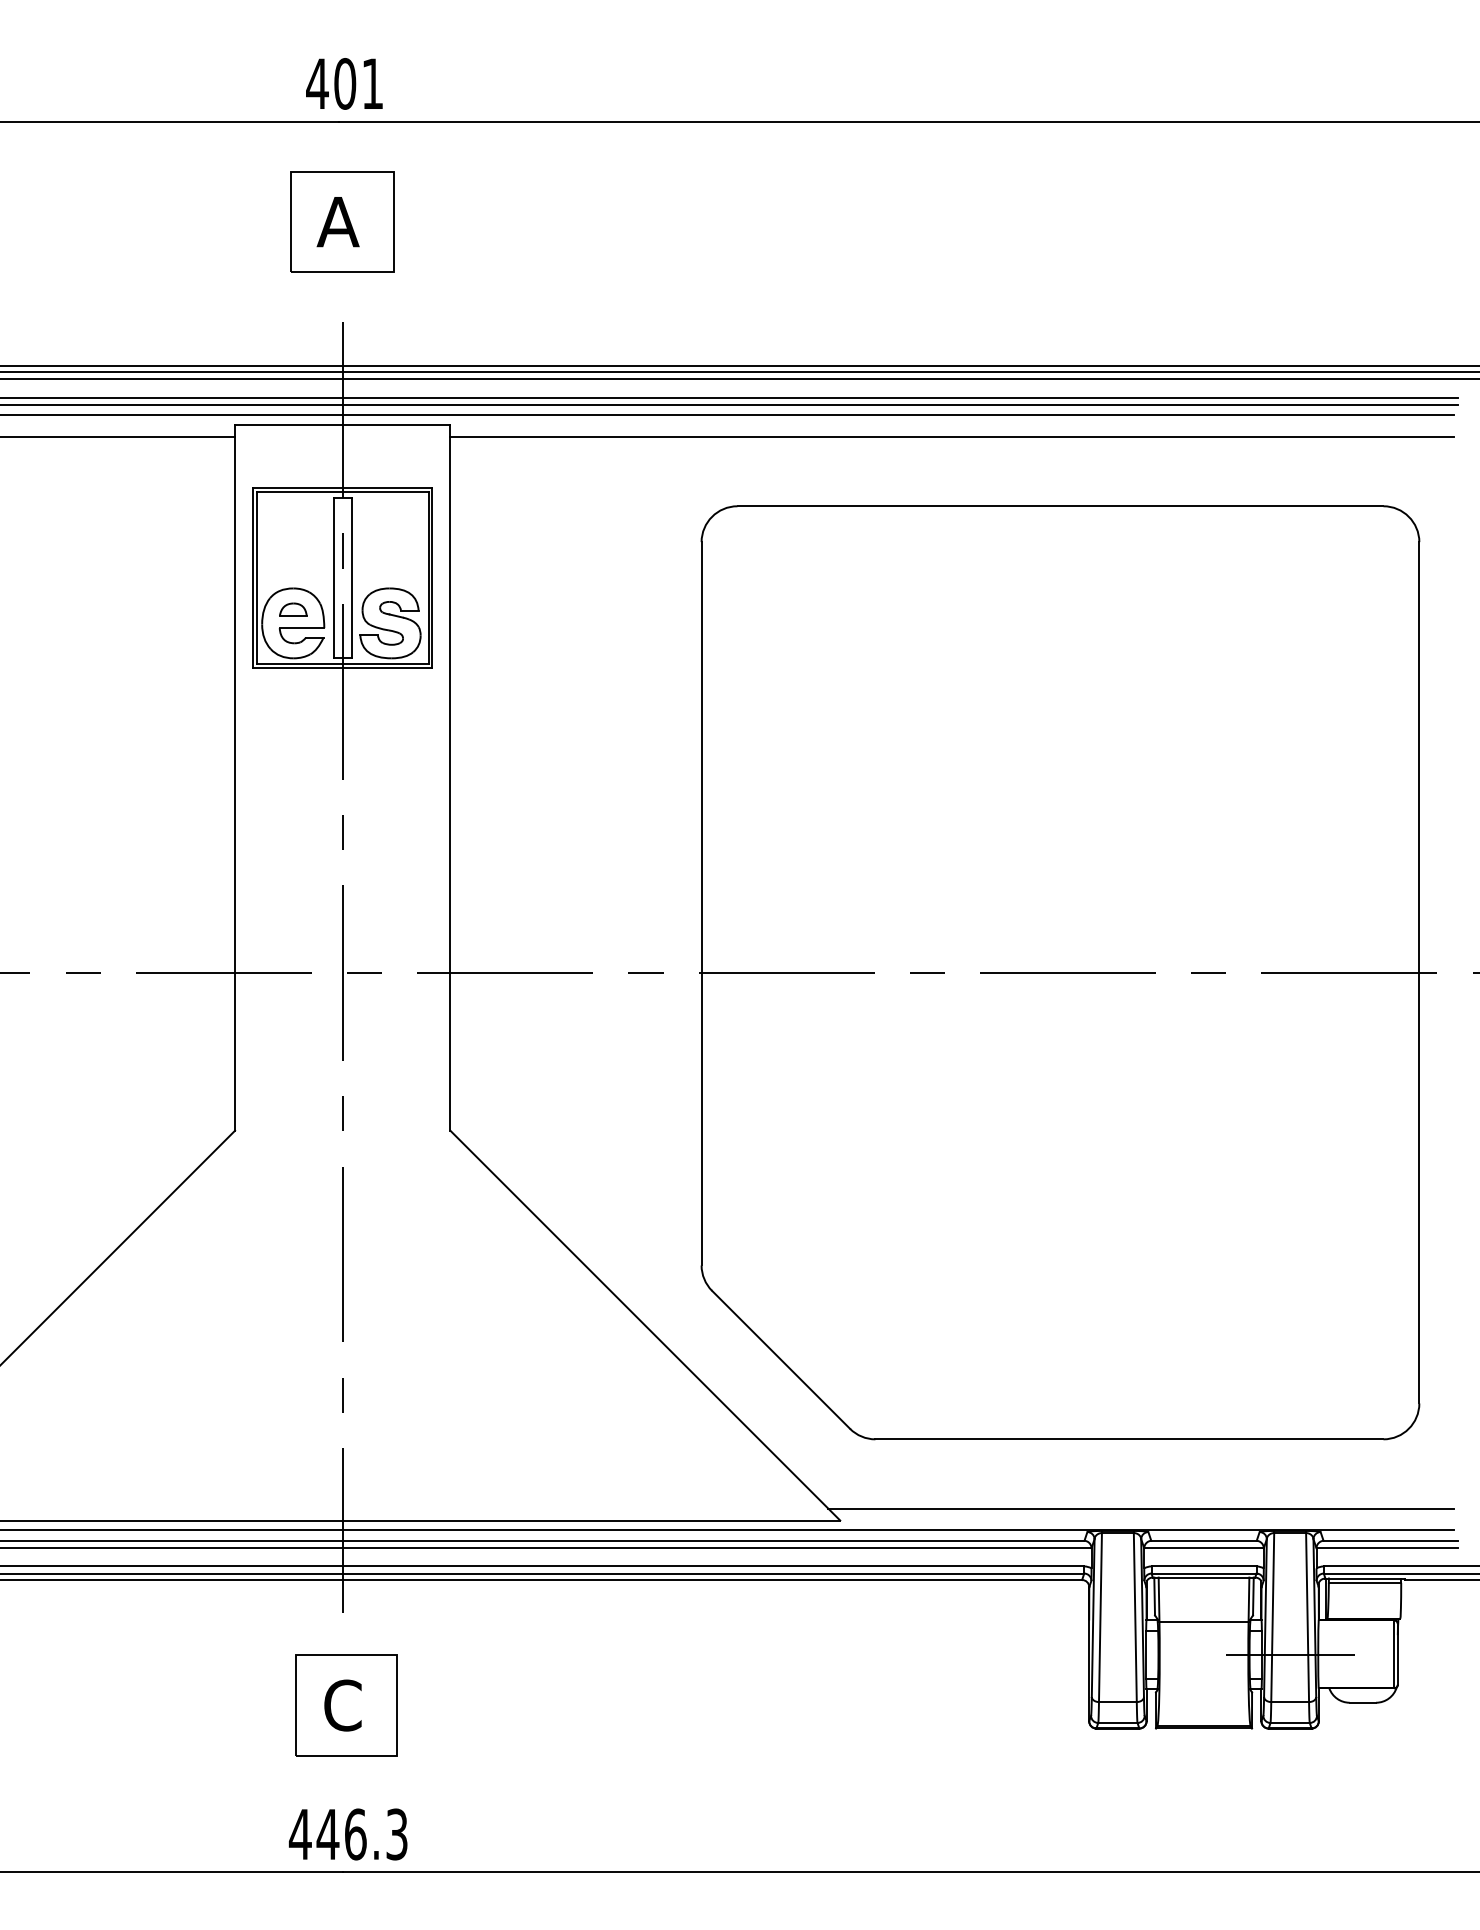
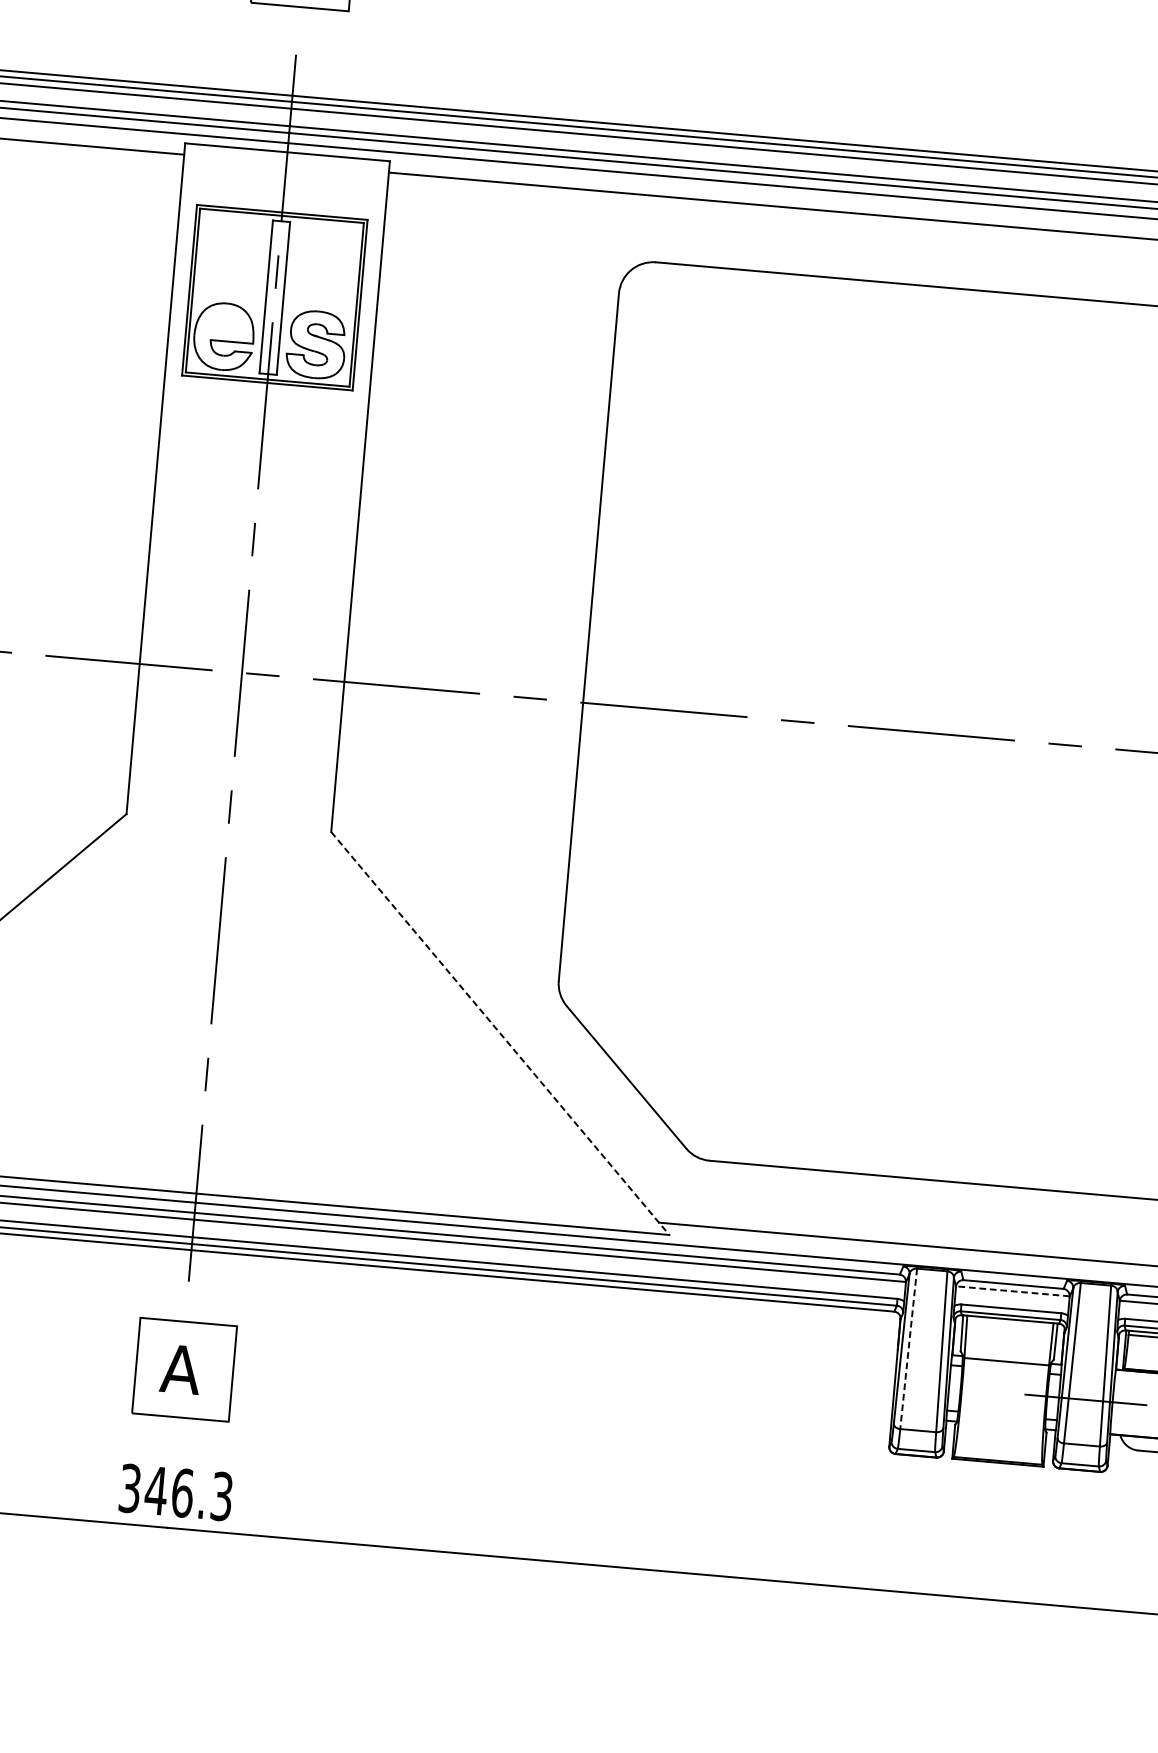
part: (293, 609) -> (225, 323), removed
line: (645, 1325) -> (500, 1033), solid -> dashed
line: (1204, 1547) -> (1013, 1290), solid -> dashed
line: (1100, 1617) -> (908, 1348), solid -> dashed
text: (342, 1705) -> (180, 1369), C -> A
text: (299, 1834) -> (129, 1488), 446.3 -> 346.3

